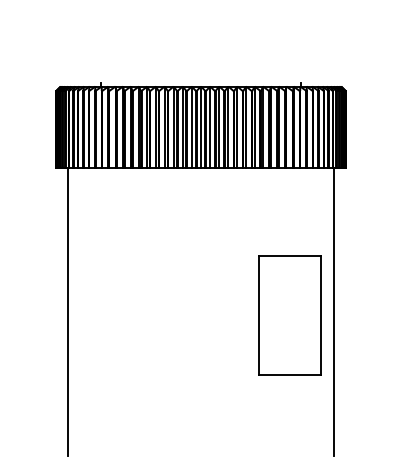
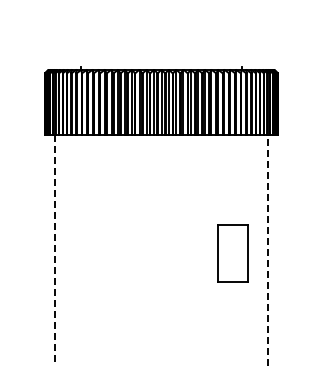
line: (67, 311) -> (54, 250), solid -> dashed
line: (334, 311) -> (268, 250), solid -> dashed
part: (289, 315) -> (232, 253), size x0.6

